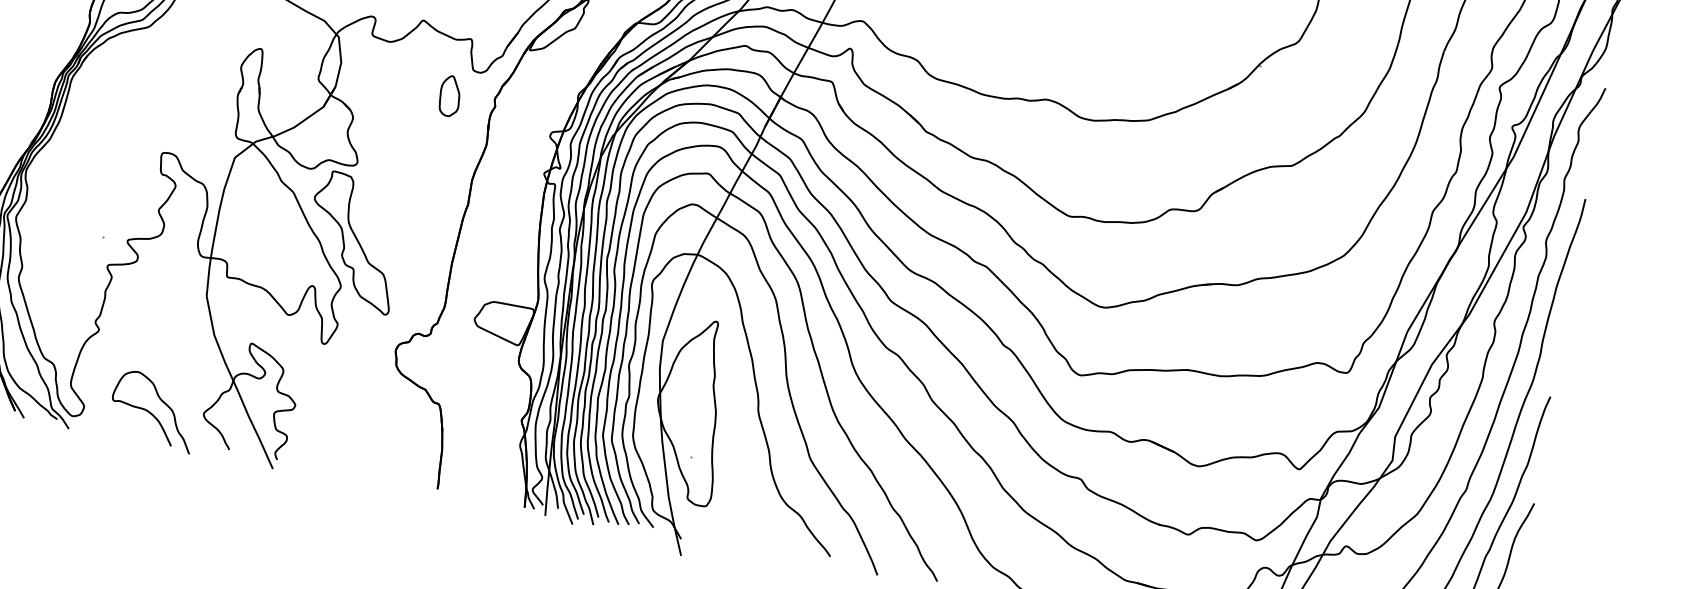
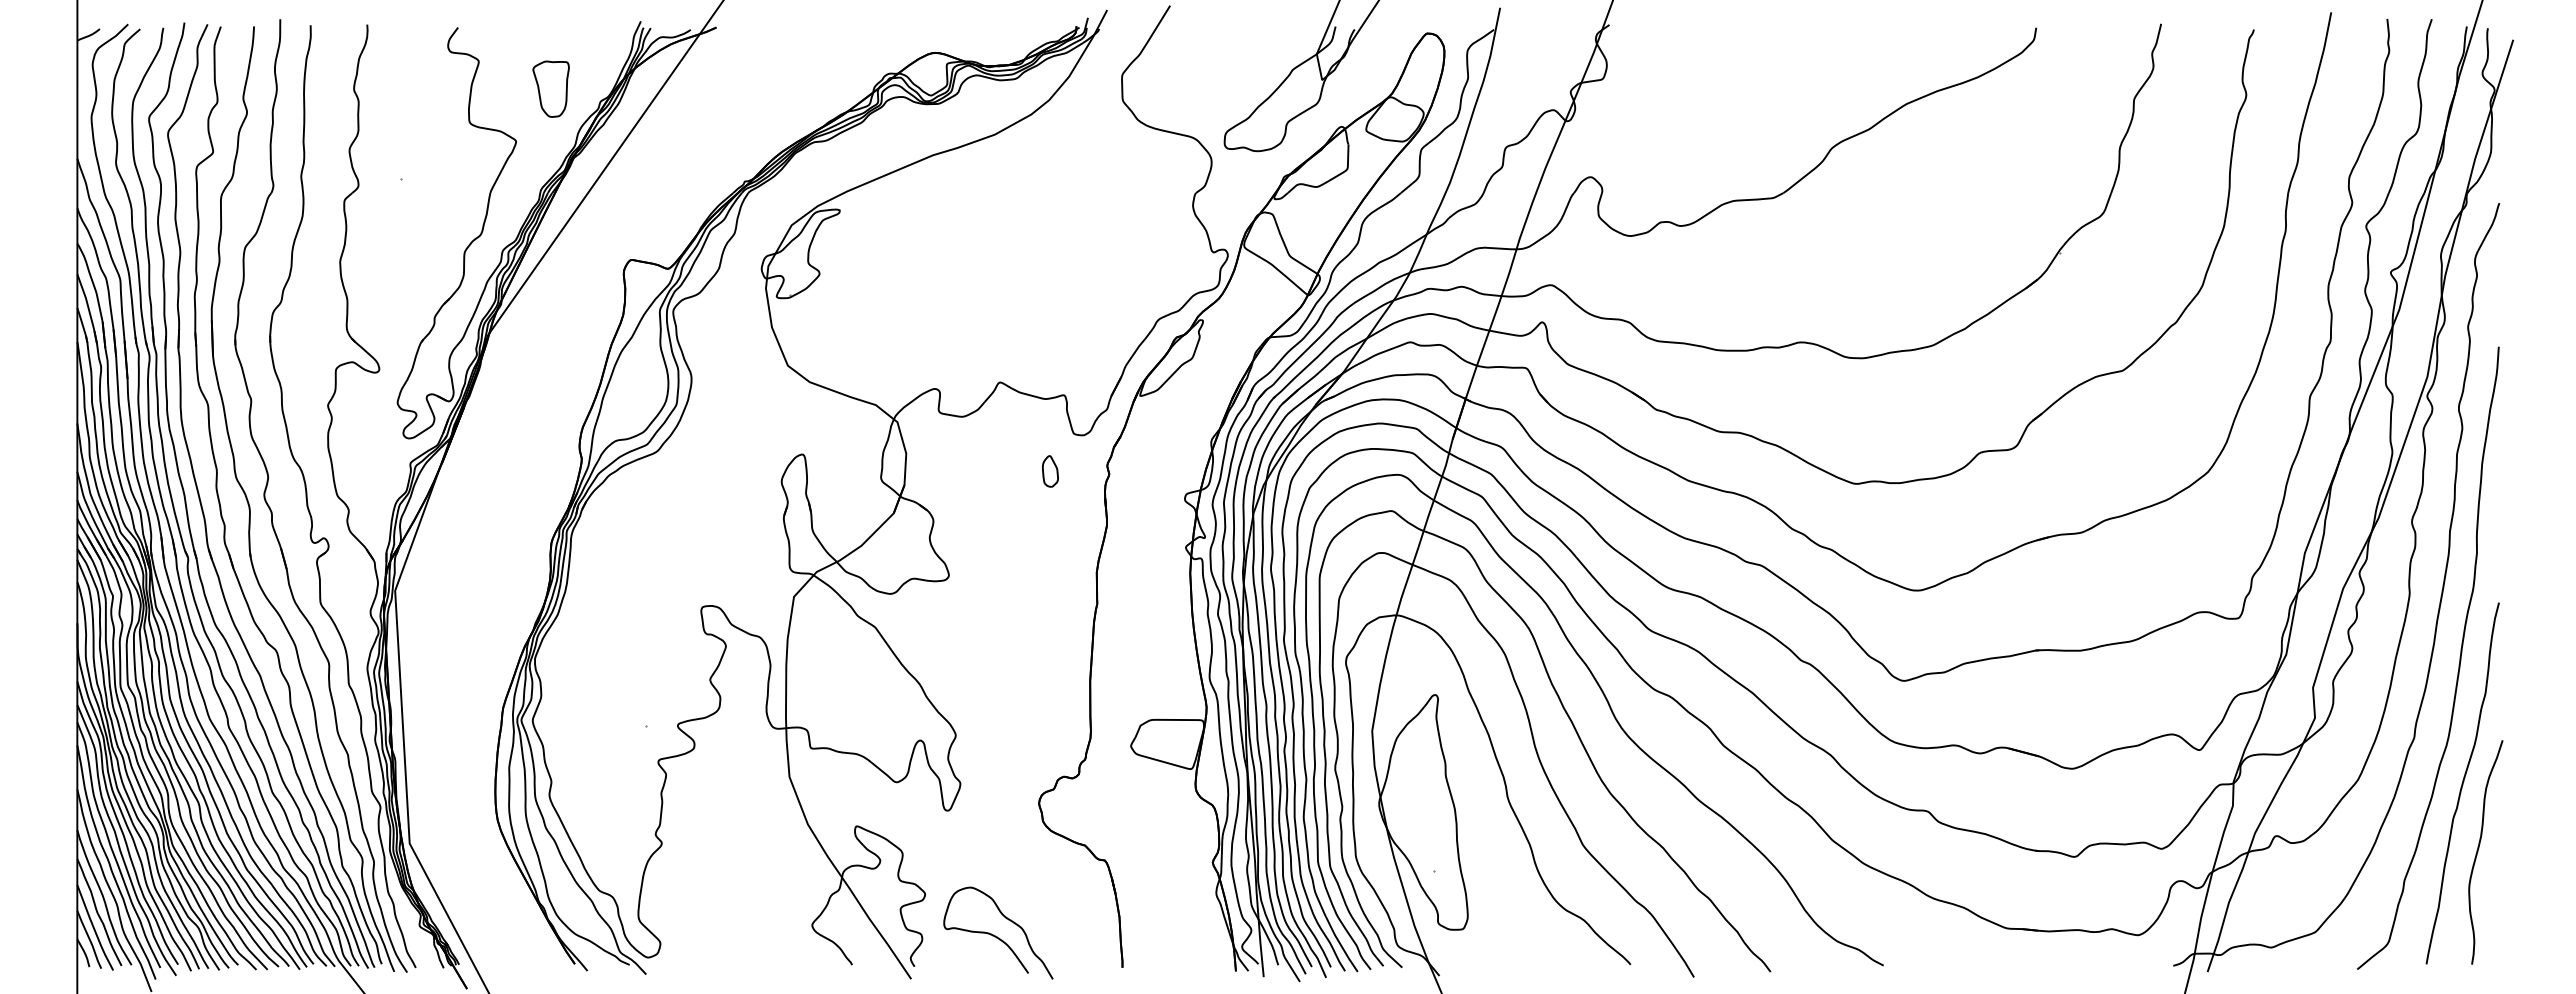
part: (450, 96) -> (1050, 471), size x0.6
part: (354, 241) -> (962, 675), removed
curve: (152, 413) -> (997, 936), moved

